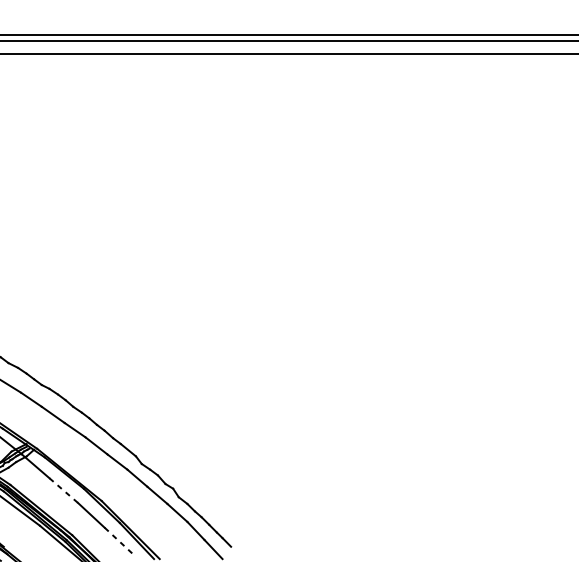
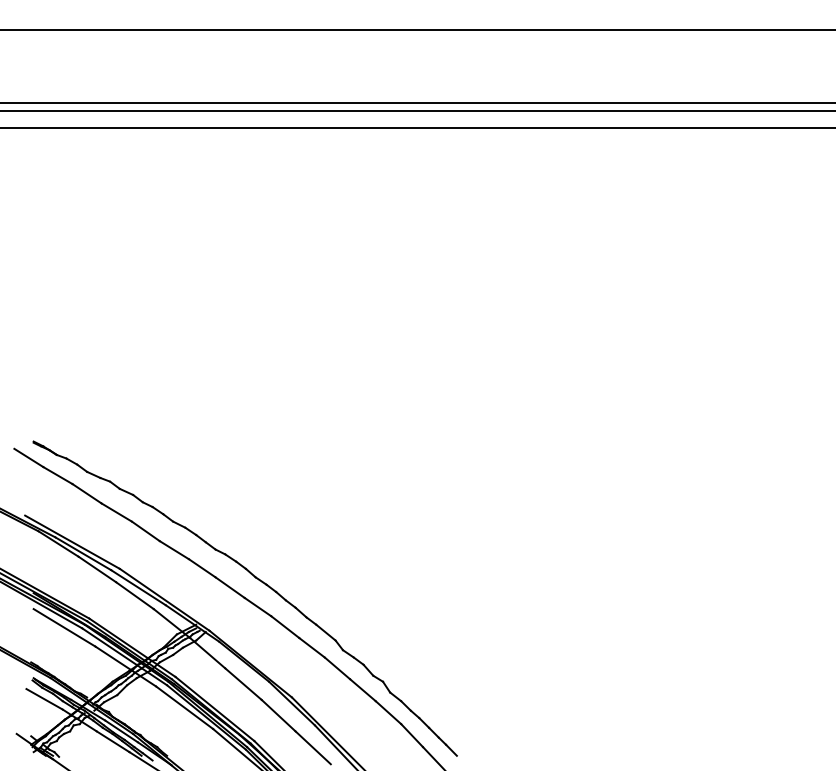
line: (63, 490) -> (243, 683), dashed -> solid
line: (117, 540) -> (312, 747), dashed -> solid

